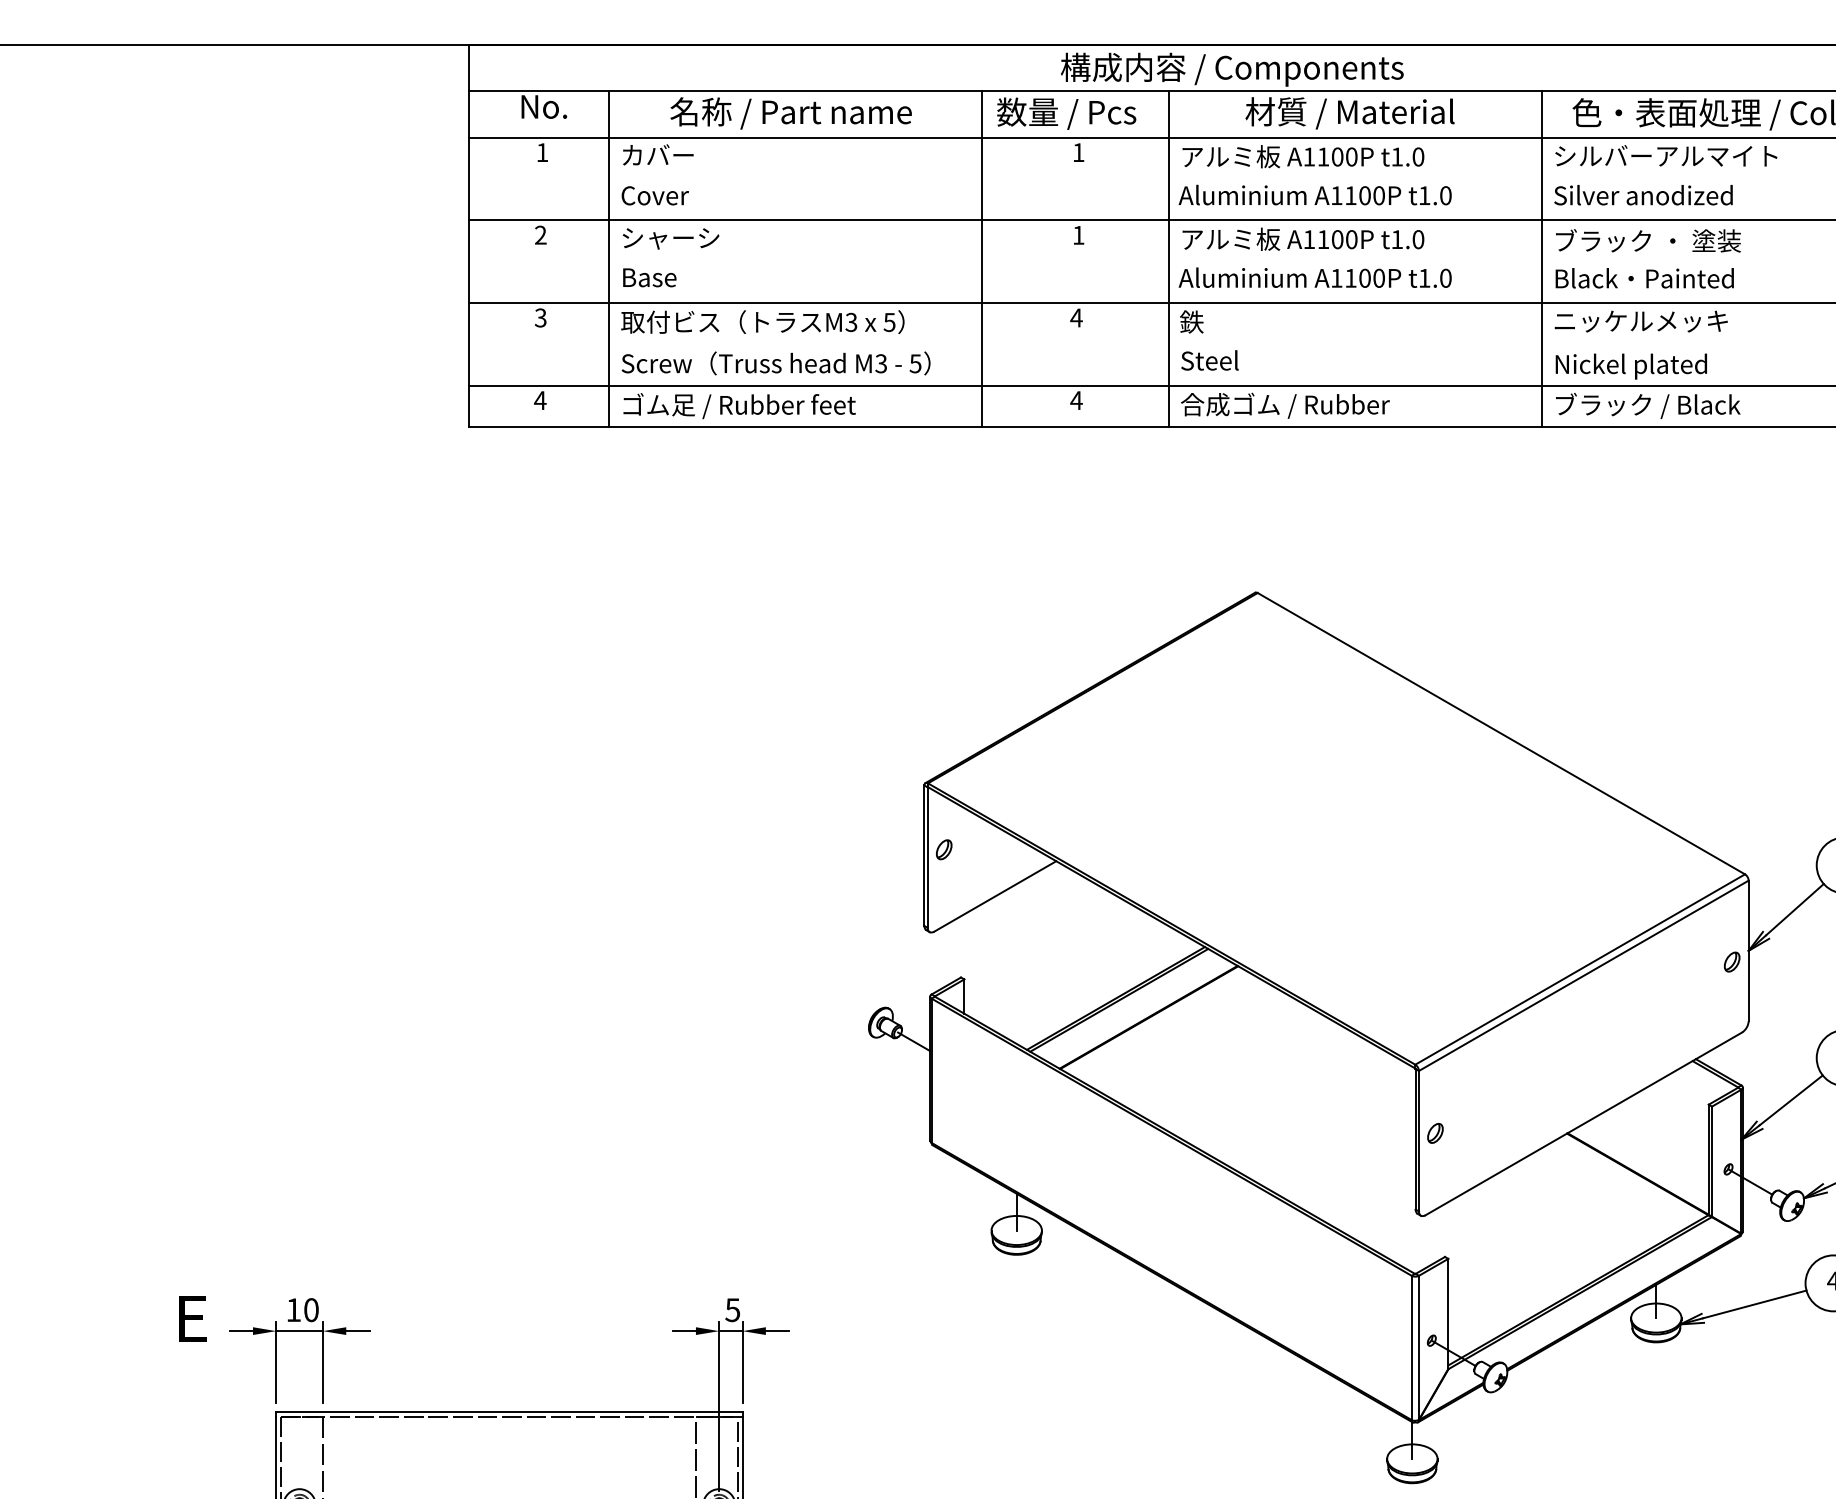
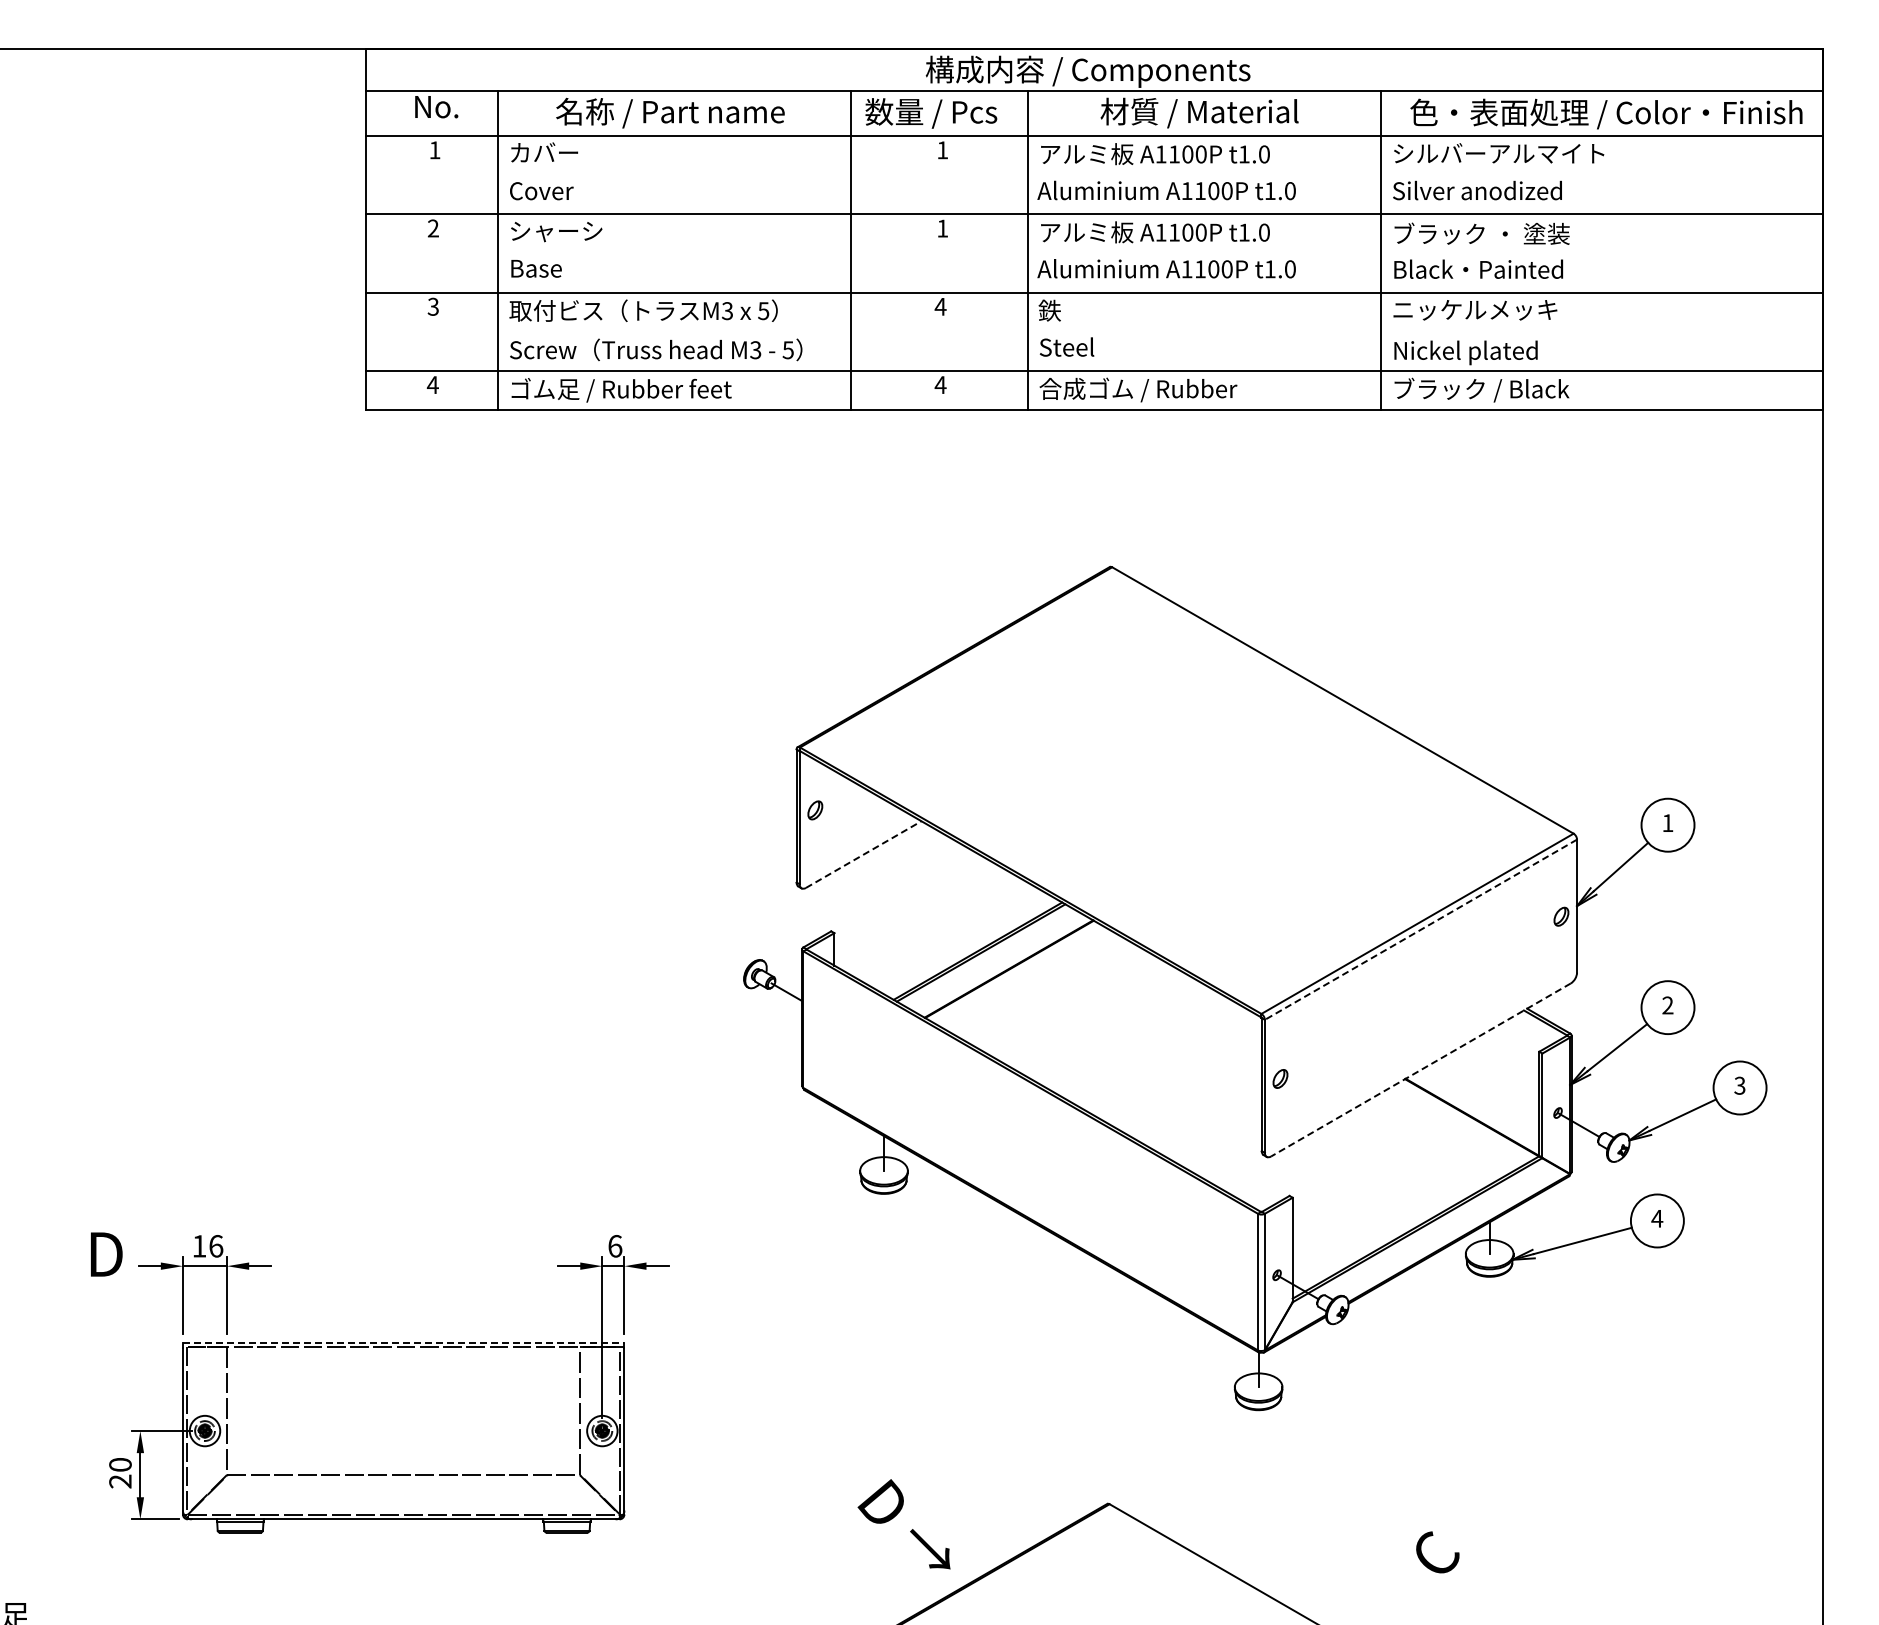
line: (995, 896) -> (863, 854), solid -> dashed
line: (1583, 975) -> (1420, 929), solid -> dashed
line: (1583, 1124) -> (1420, 1070), solid -> dashed
text: (311, 1310) -> (216, 1246), 10 -> 16
text: (733, 1310) -> (615, 1246), 5 -> 6
text: (195, 1318) -> (106, 1254), E -> D
line: (509, 1411) -> (403, 1342), solid -> dashed

